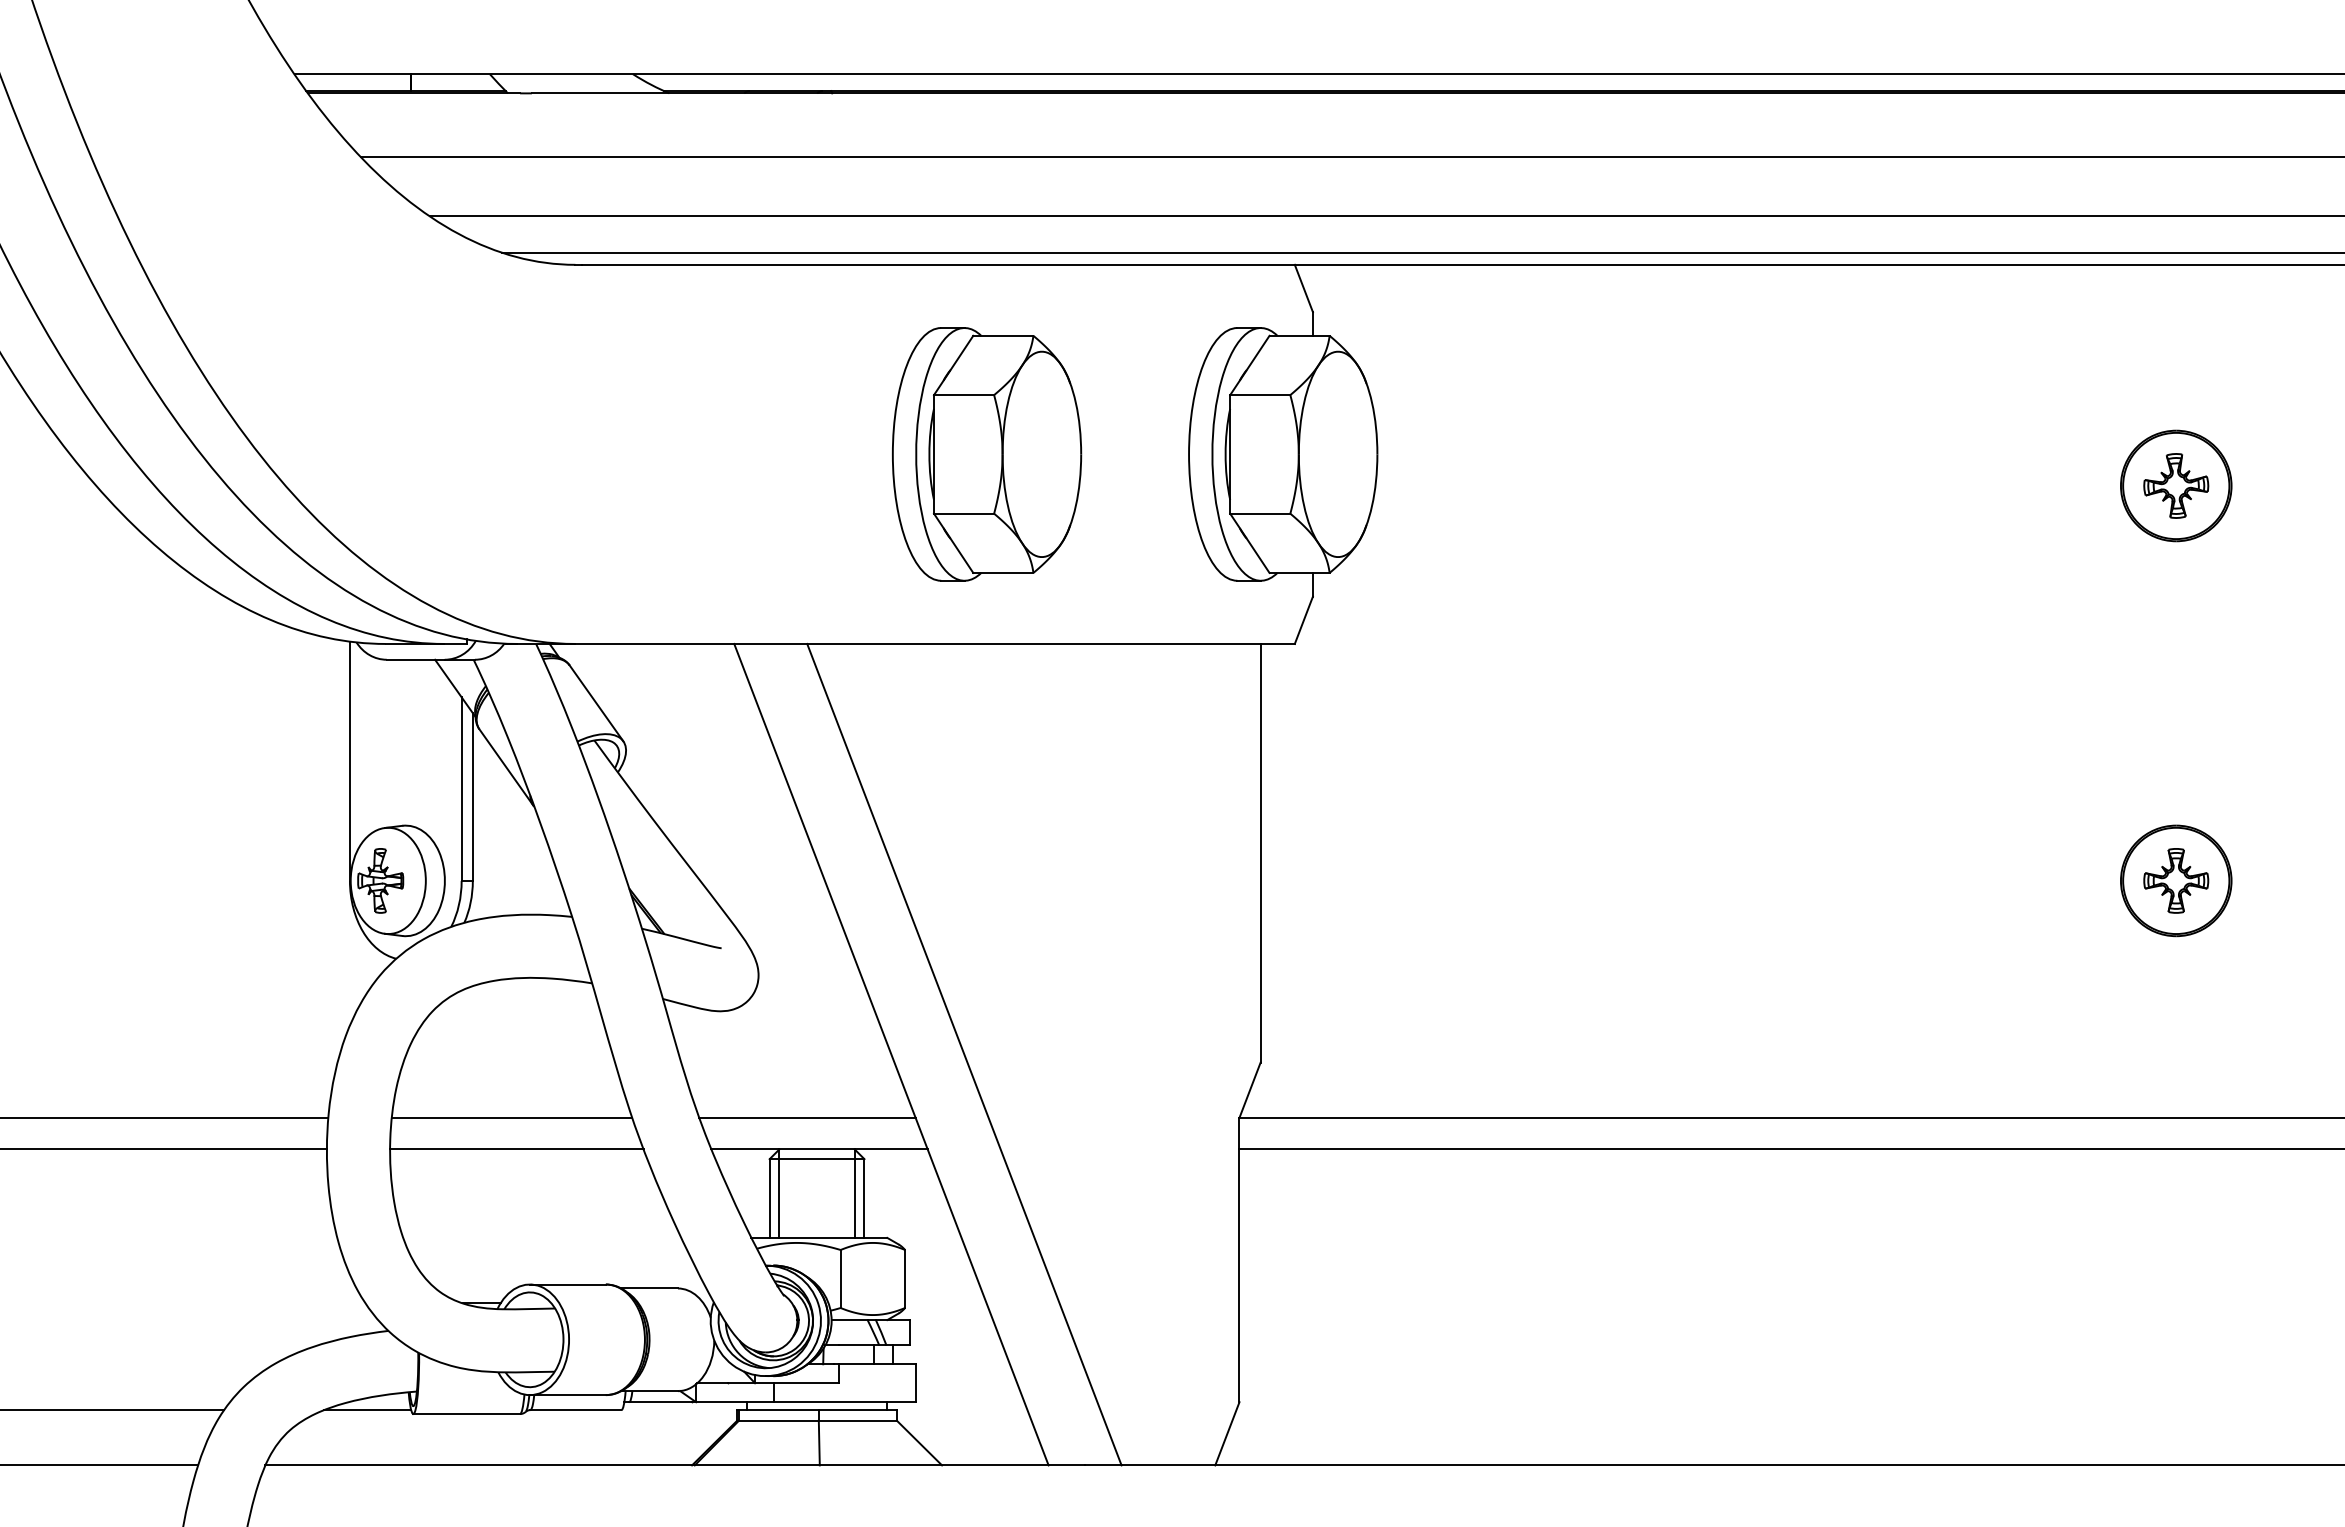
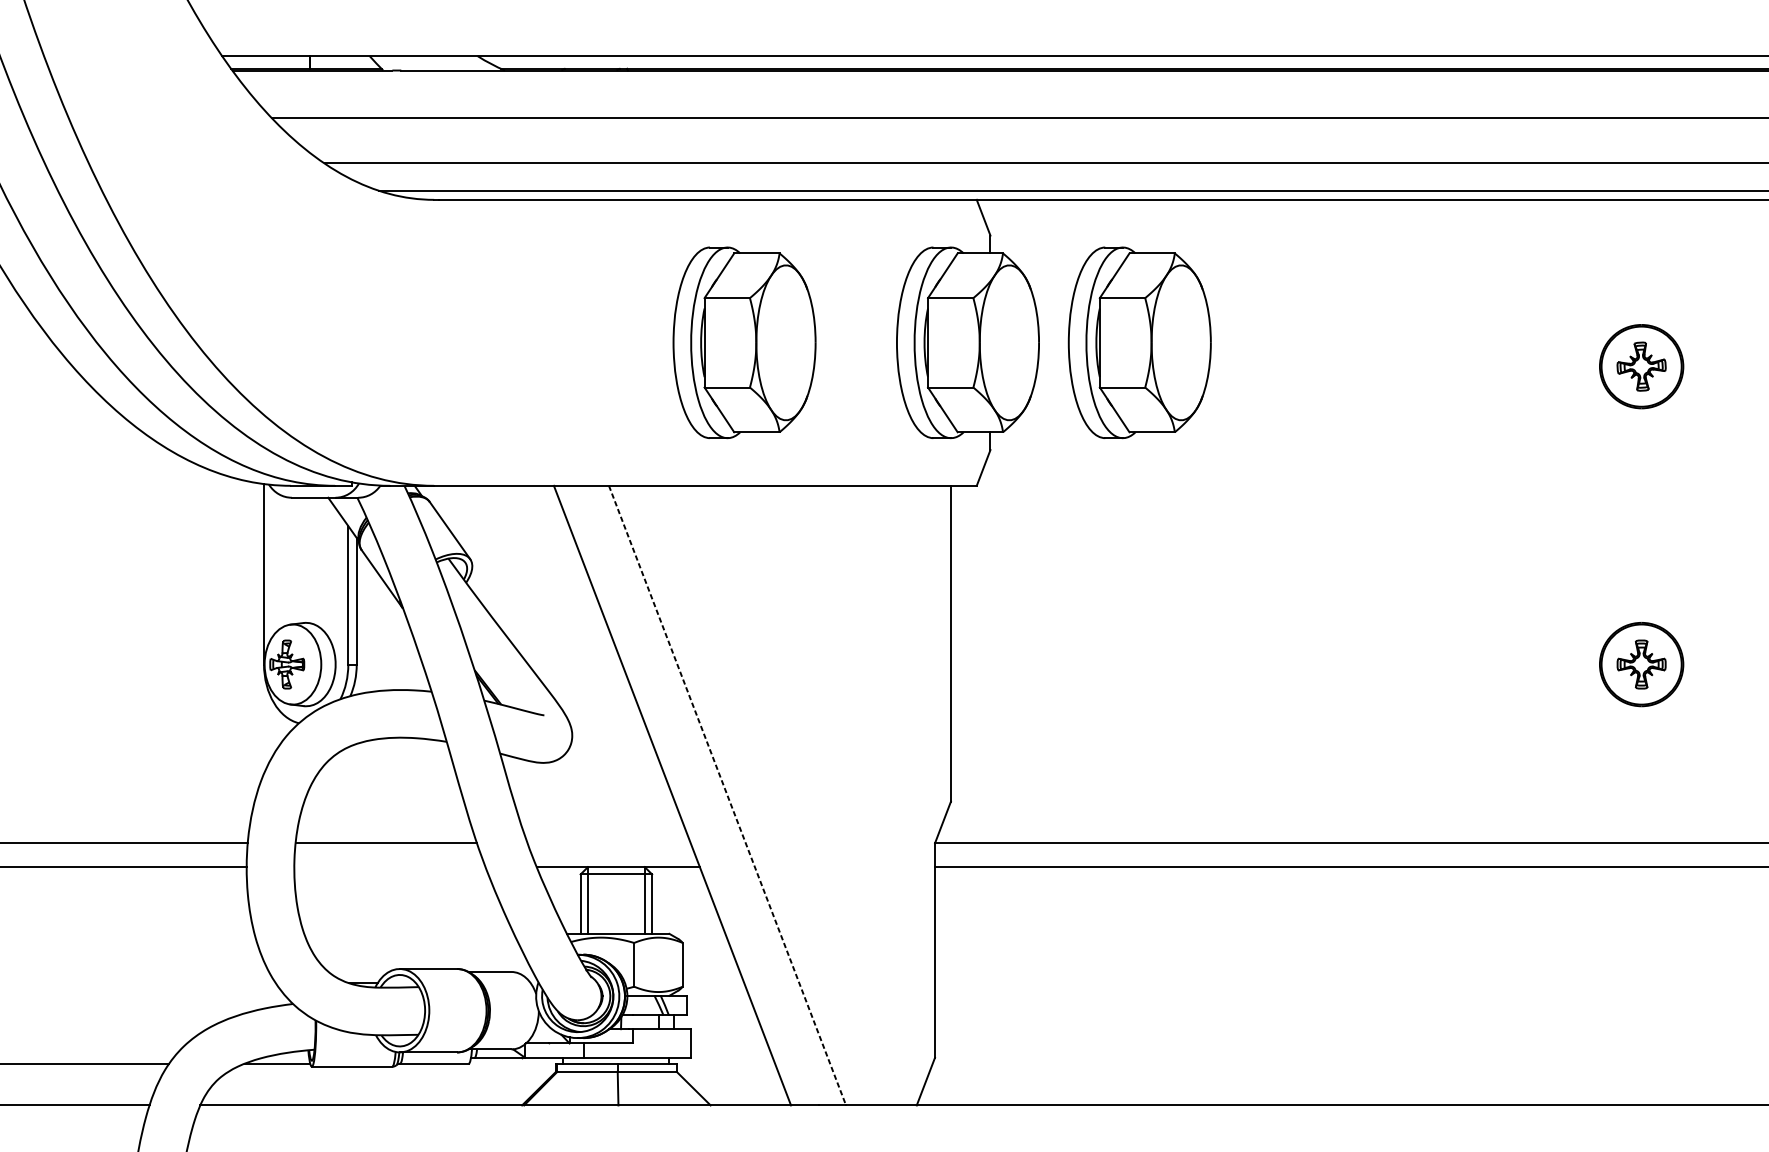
part: (1511, 454) -> (1140, 342), added
line: (964, 1054) -> (727, 795), solid -> dashed
line: (807, 1117) -> (609, 843), removed
line: (516, 1149) -> (389, 867), removed

